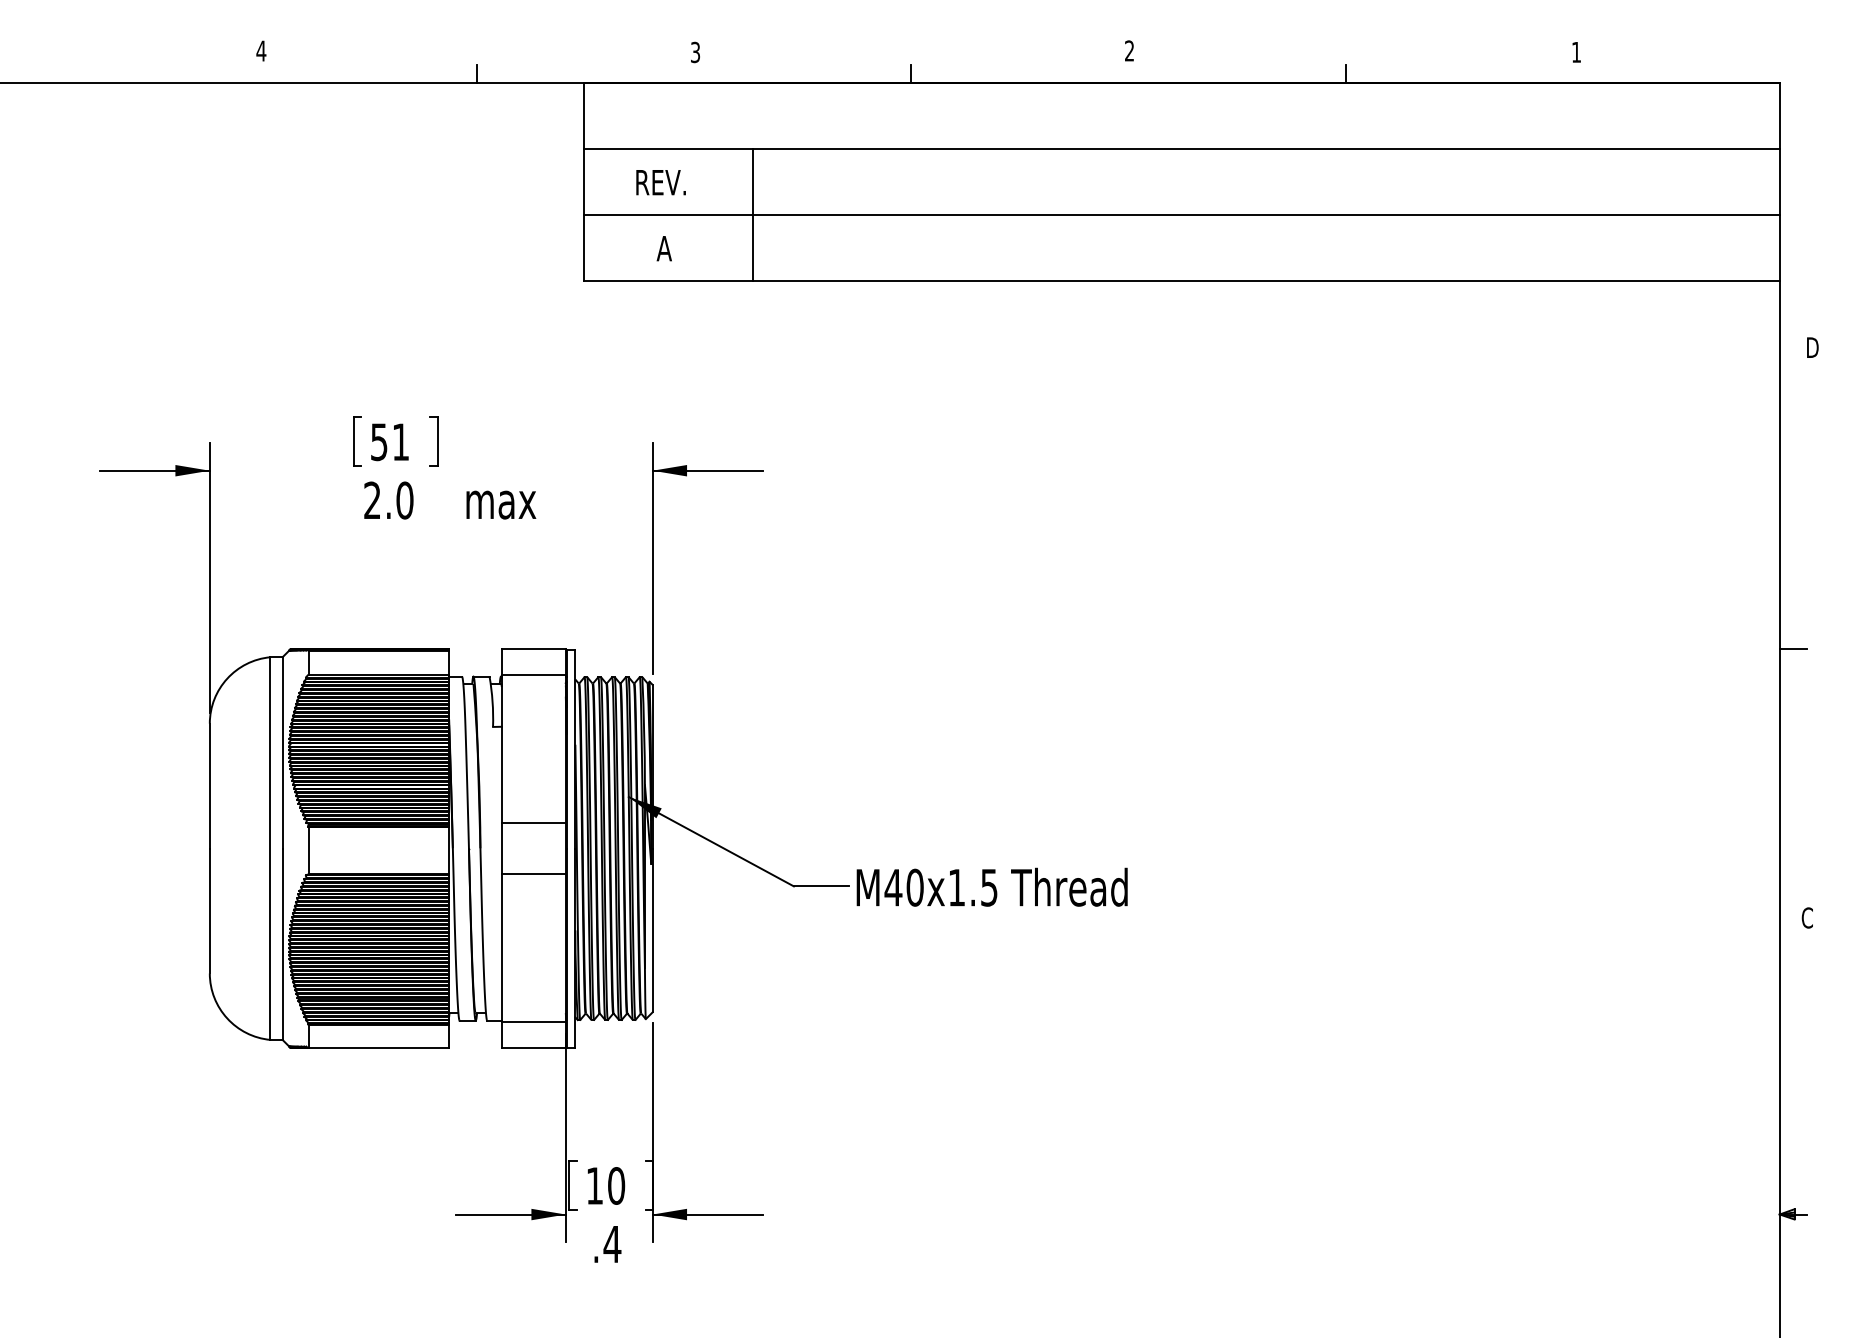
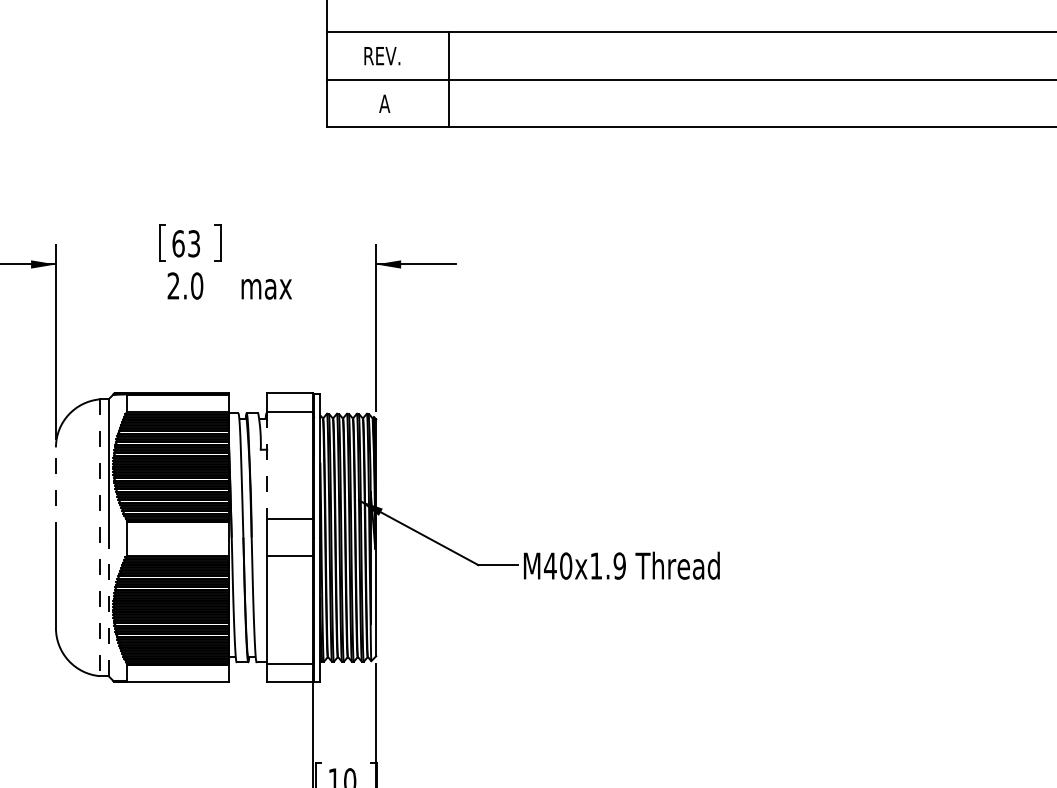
text: (390, 442) -> (186, 244), 51 -> 63
line: (501, 749) -> (266, 466), solid -> dashed
line: (209, 785) -> (55, 492), solid -> dashed
line: (270, 849) -> (99, 538), solid -> dashed
text: (988, 887) -> (619, 565), M40x1.5 -> M40x1.9
line: (282, 944) -> (108, 607), solid -> dashed

